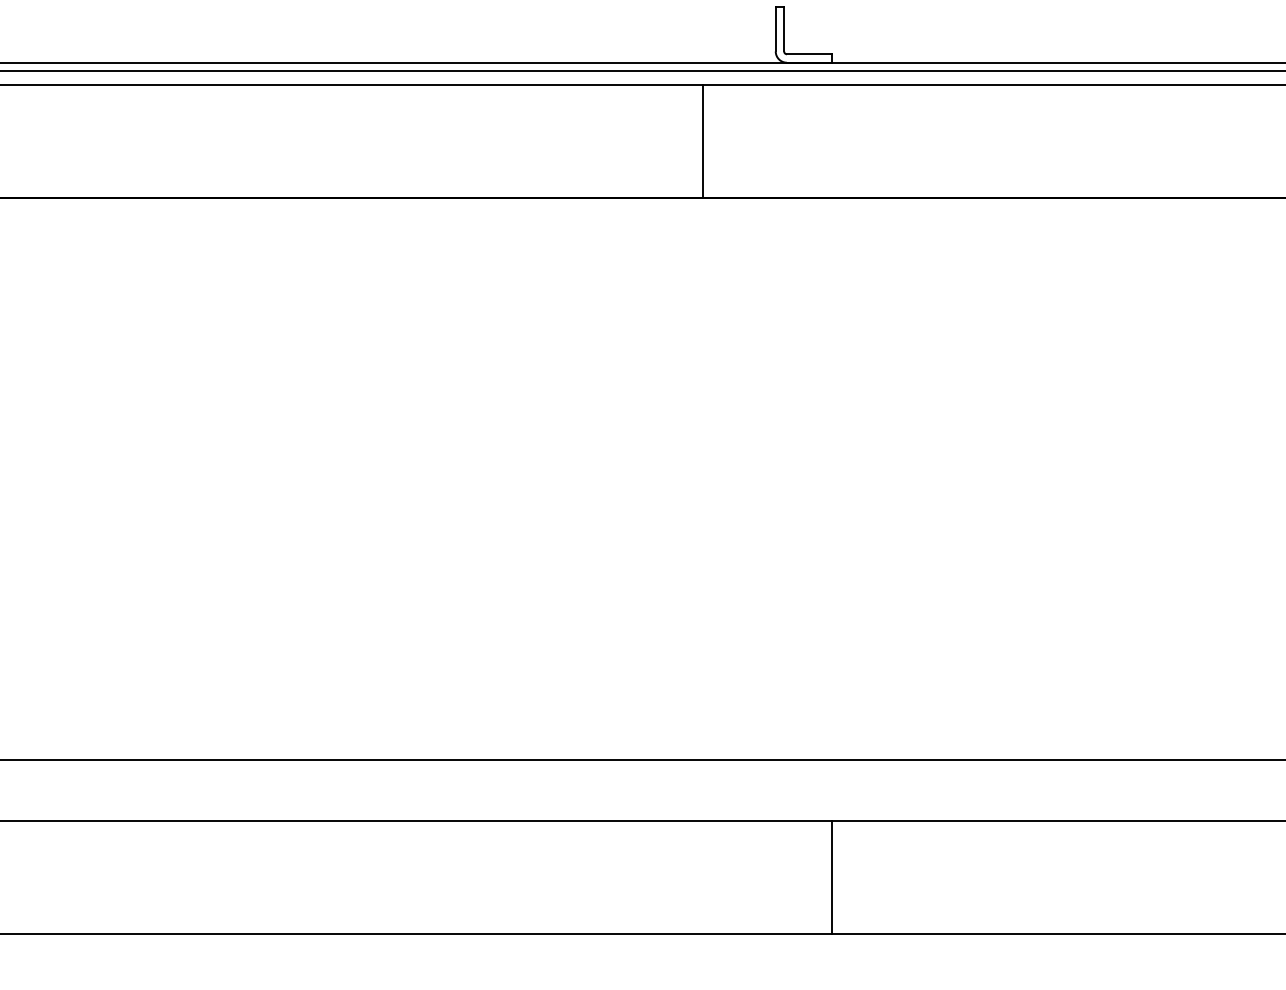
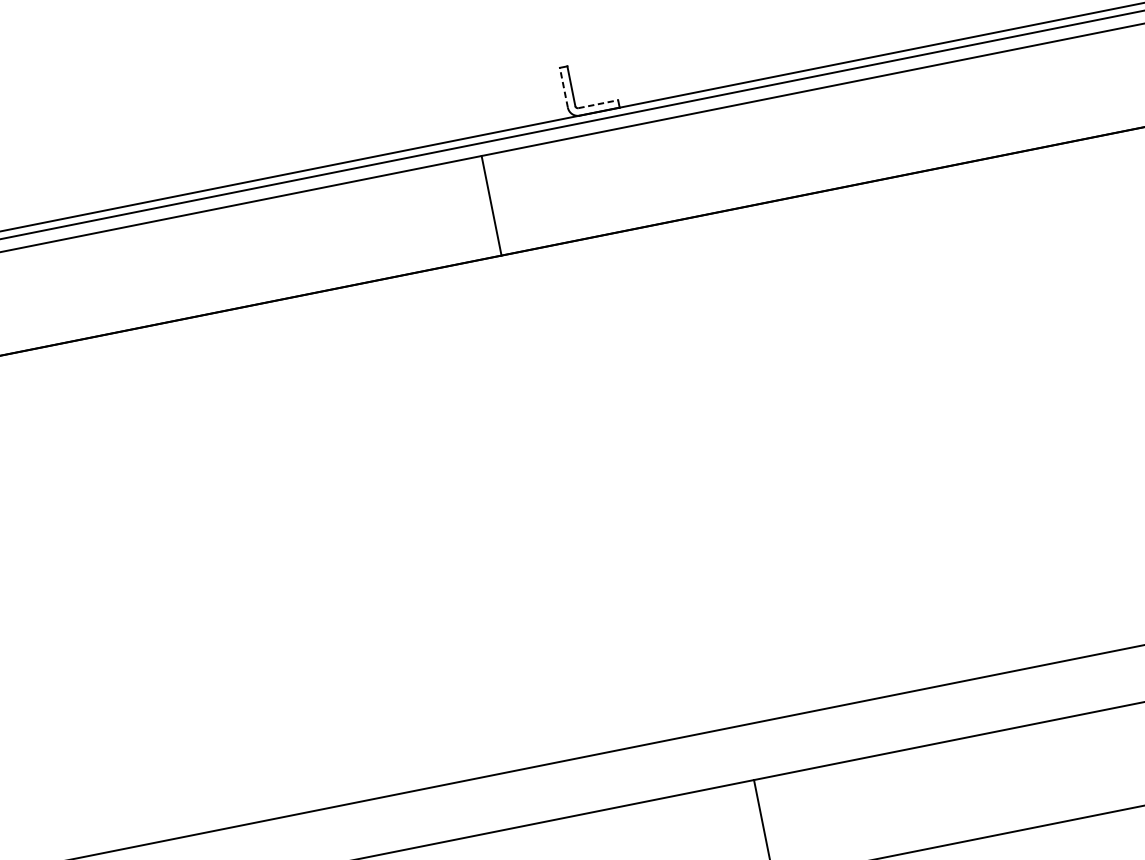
line: (775, 28) -> (563, 87), solid -> dashed
line: (809, 54) -> (598, 104), solid -> dashed
line: (702, 141) -> (491, 205), moved

